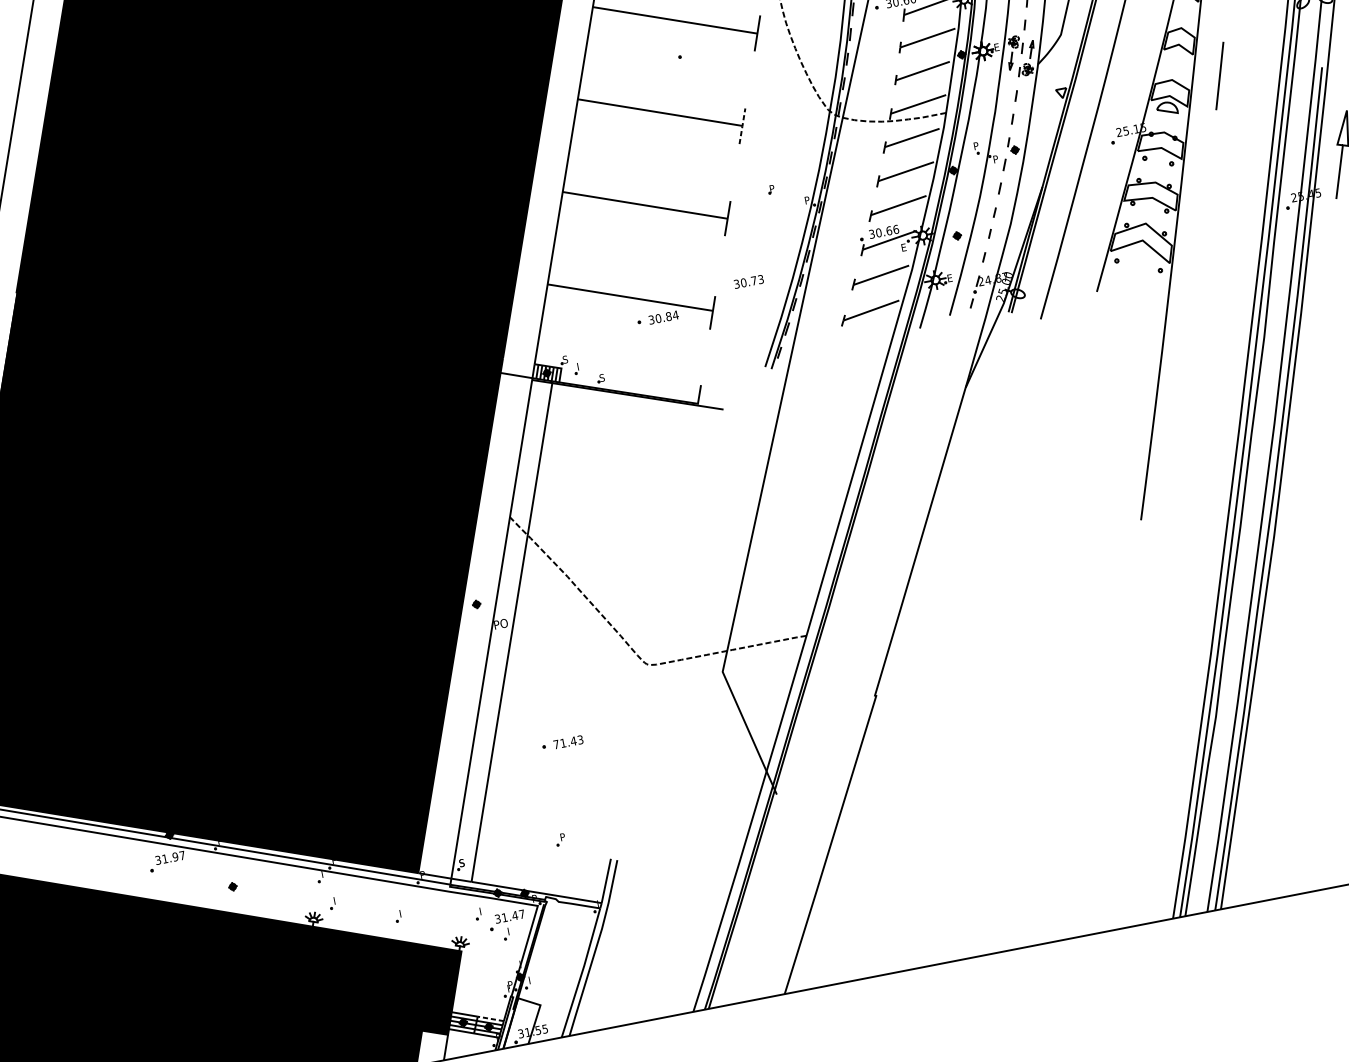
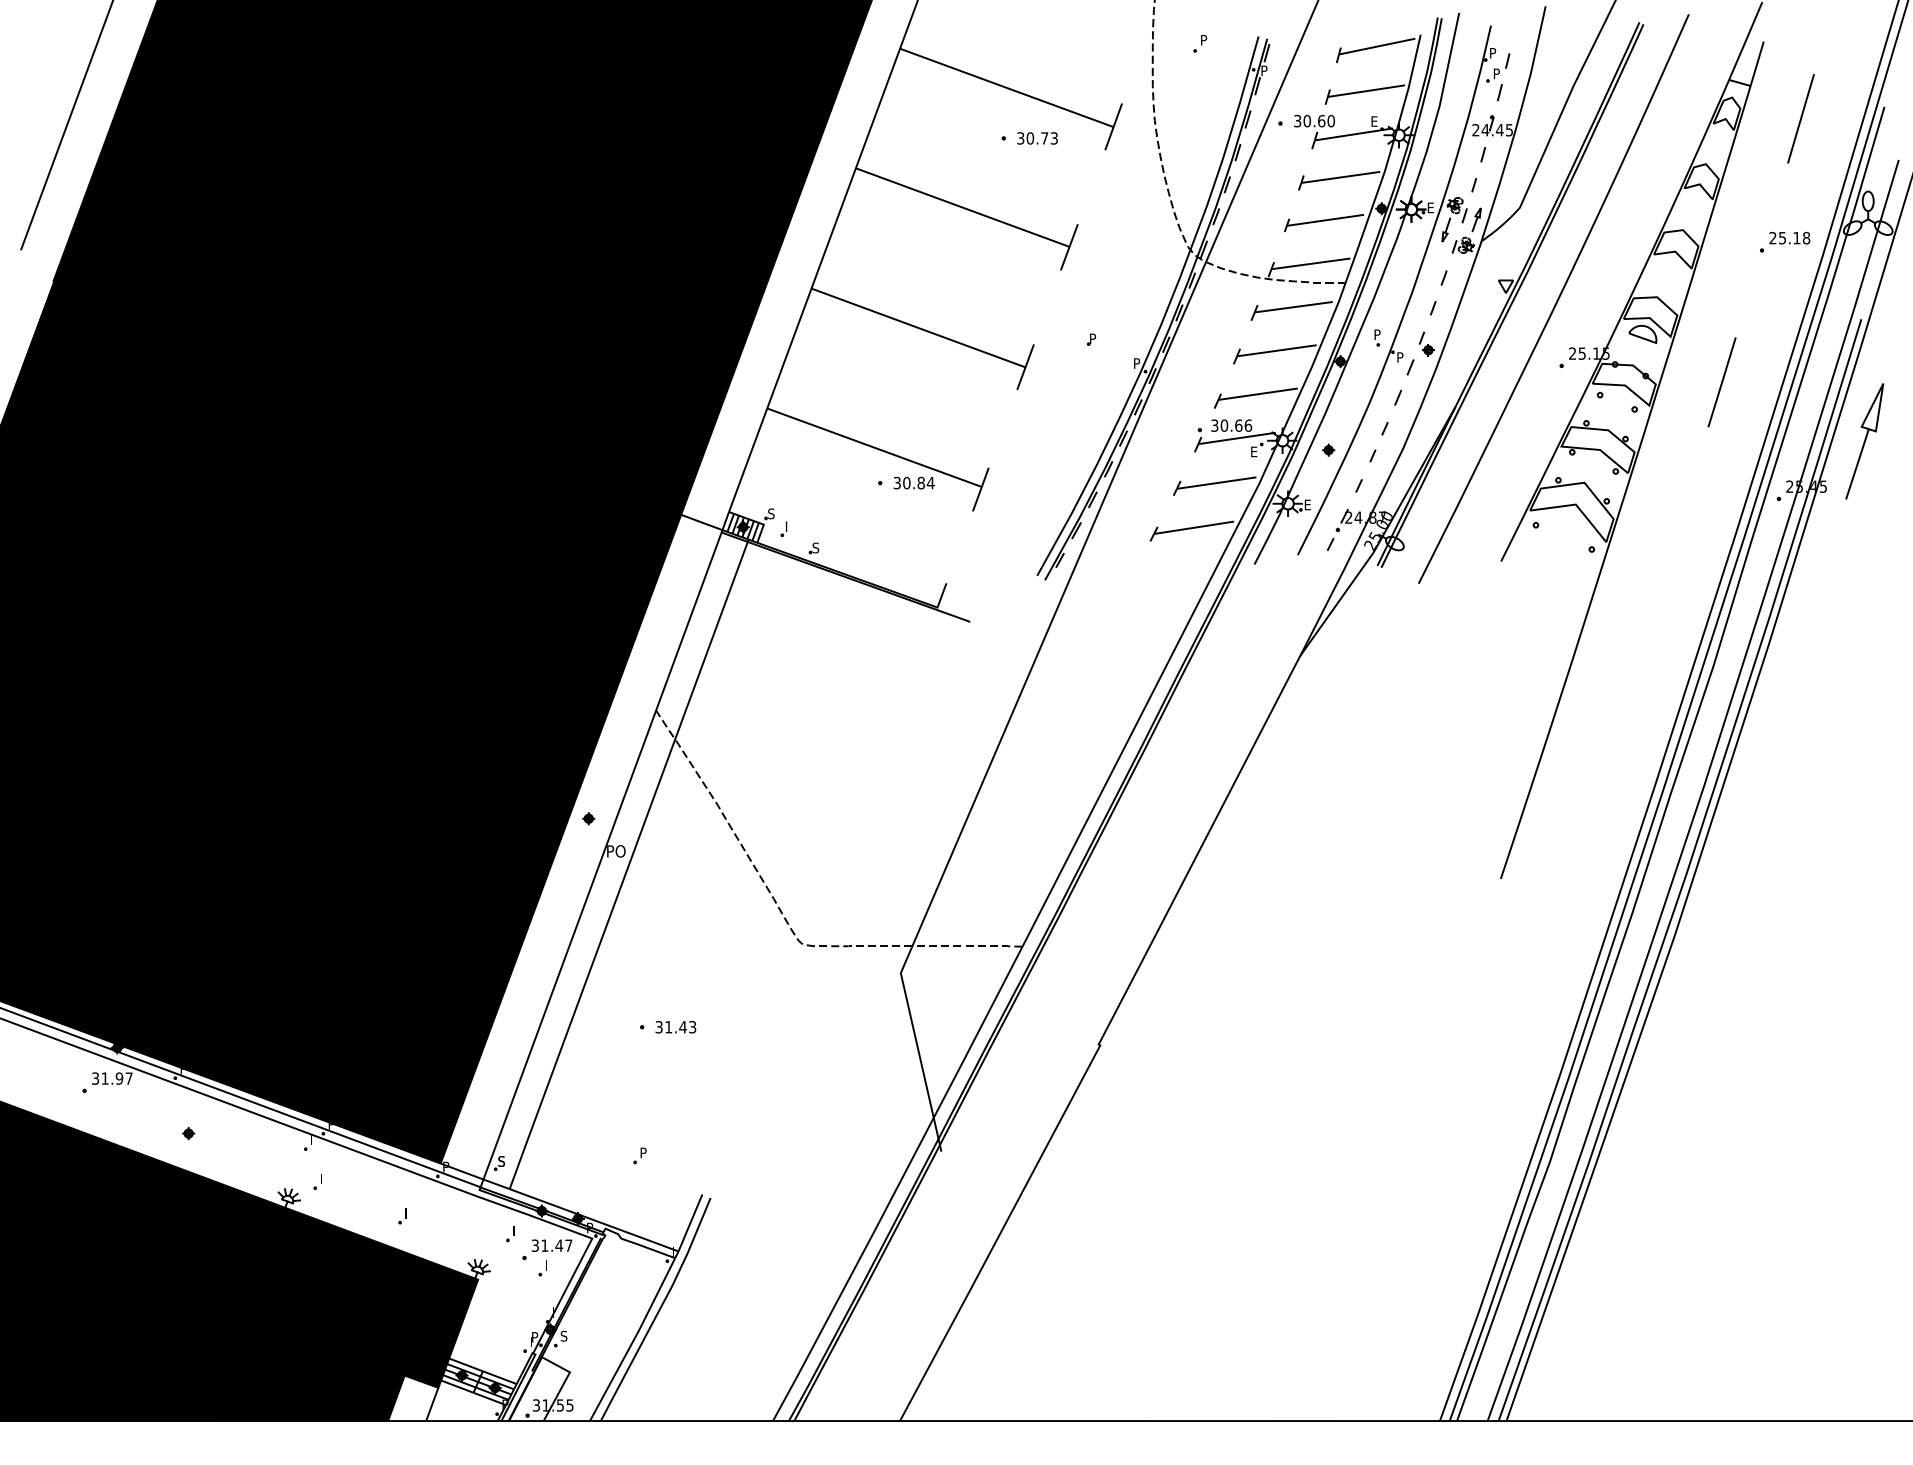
part: (1256, 21) -> (1785, 241), added
line: (1219, 76) -> (1721, 382), moved
line: (742, 126) -> (1069, 247), dashed -> solid
text: (748, 281) -> (1037, 138), moved
text: (556, 744) -> (658, 1027), 71.43 -> 31.43
text: (530, 979) -> (563, 1335), I -> S
line: (490, 1018) -> (499, 1377), dashed -> solid

